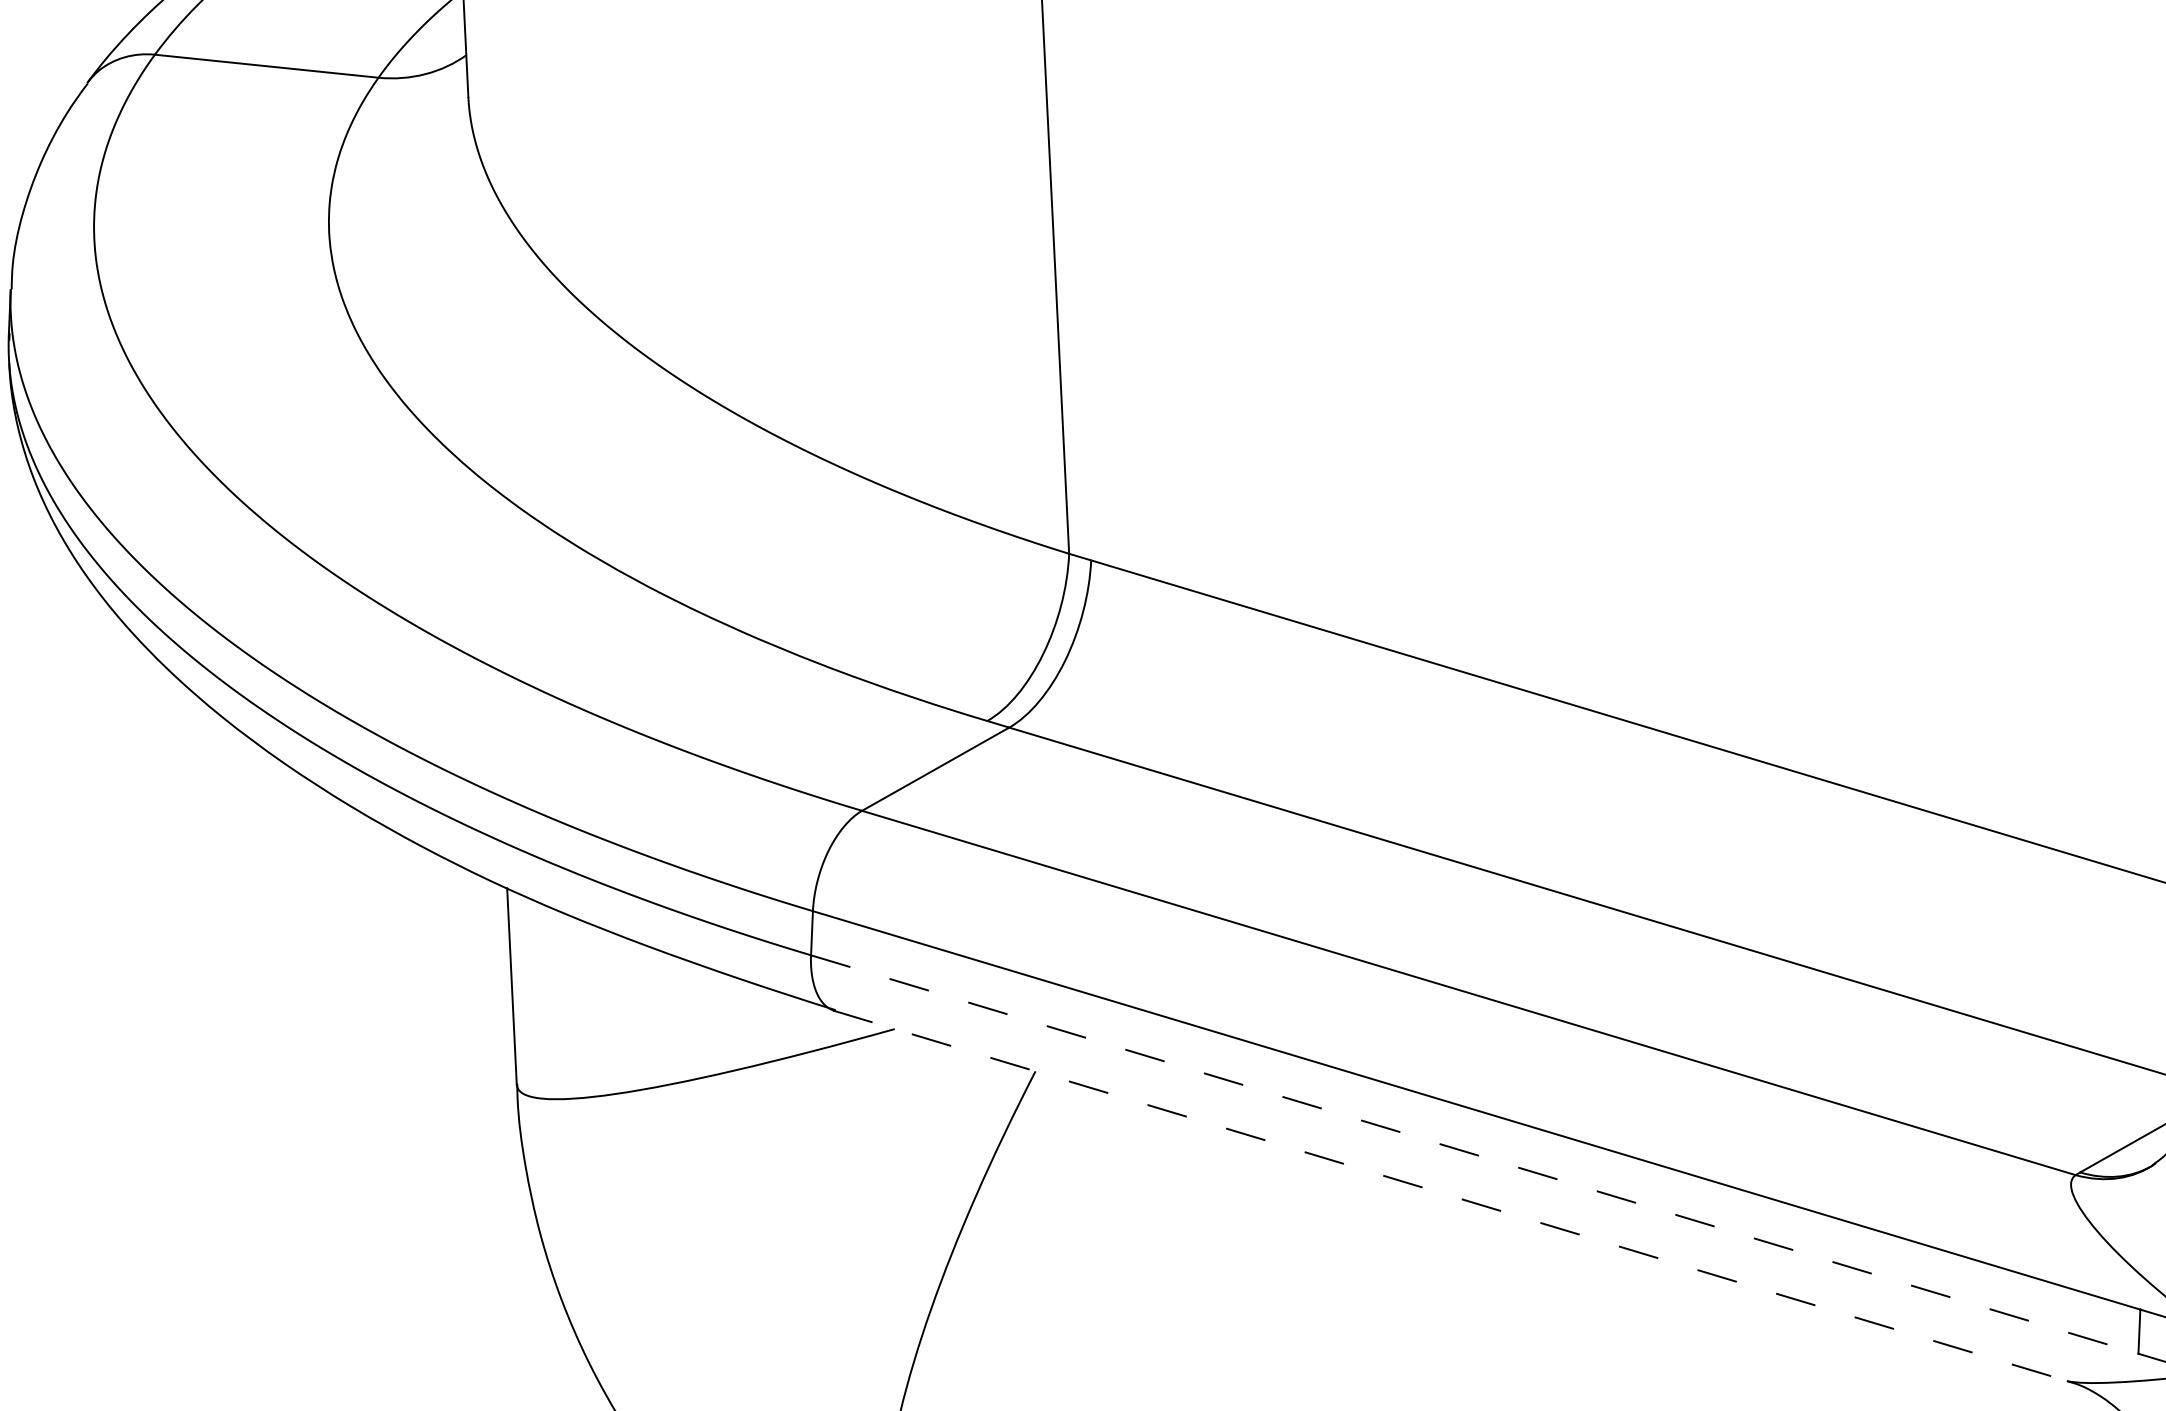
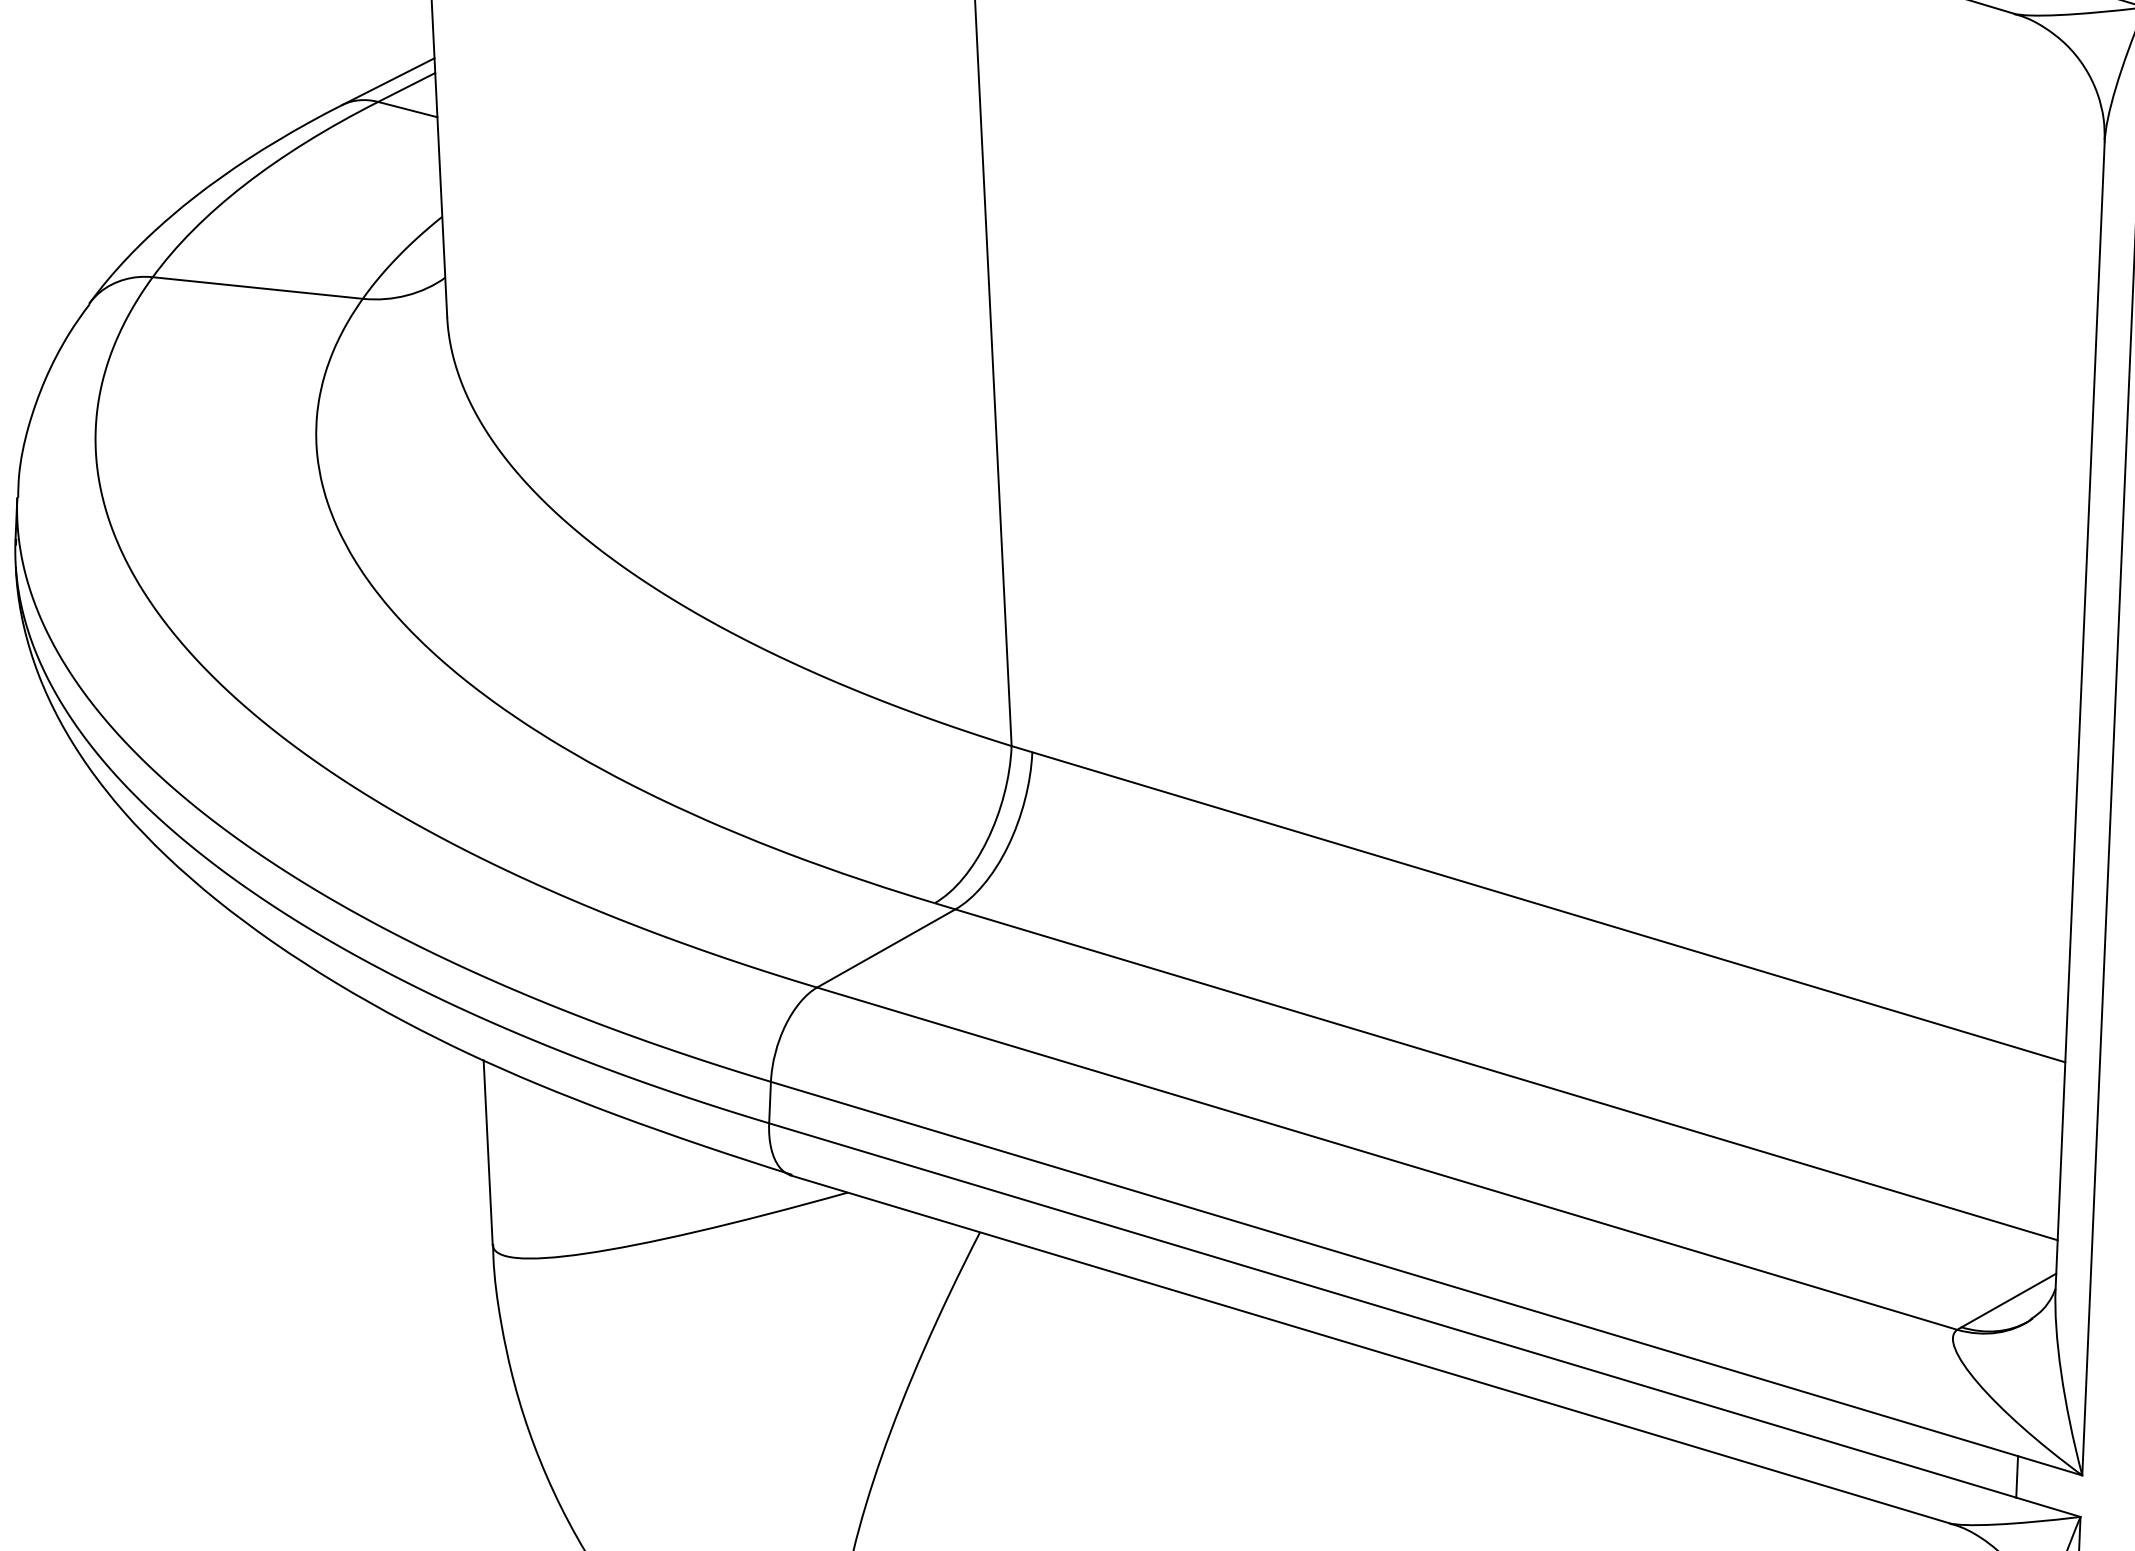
line: (1475, 1154) -> (1393, 1310), dashed -> solid
line: (1450, 1196) -> (1369, 1349), dashed -> solid

